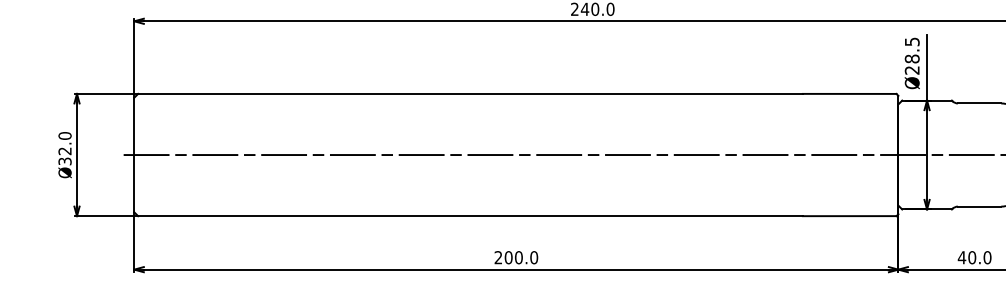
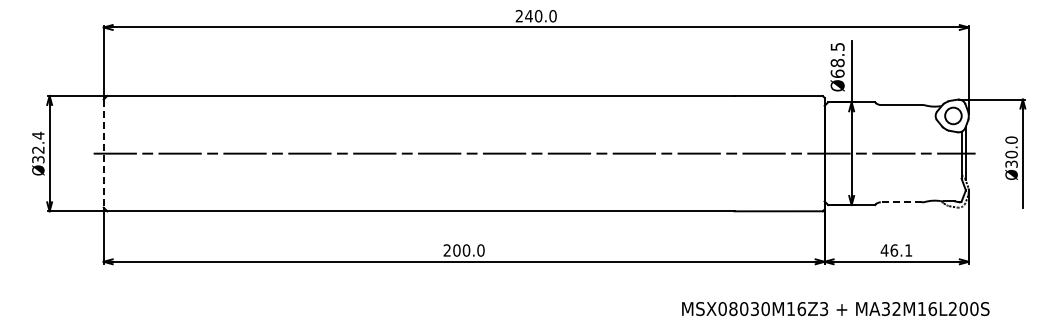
text: (912, 70) -> (837, 73), Ø28.5 -> Ø68.5
text: (65, 135) -> (38, 135), Ø32.0 -> Ø32.4
line: (134, 155) -> (103, 154), solid -> dashed
line: (978, 206) -> (900, 202), solid -> dashed
text: (979, 257) -> (901, 250), 40.0 -> 46.1

